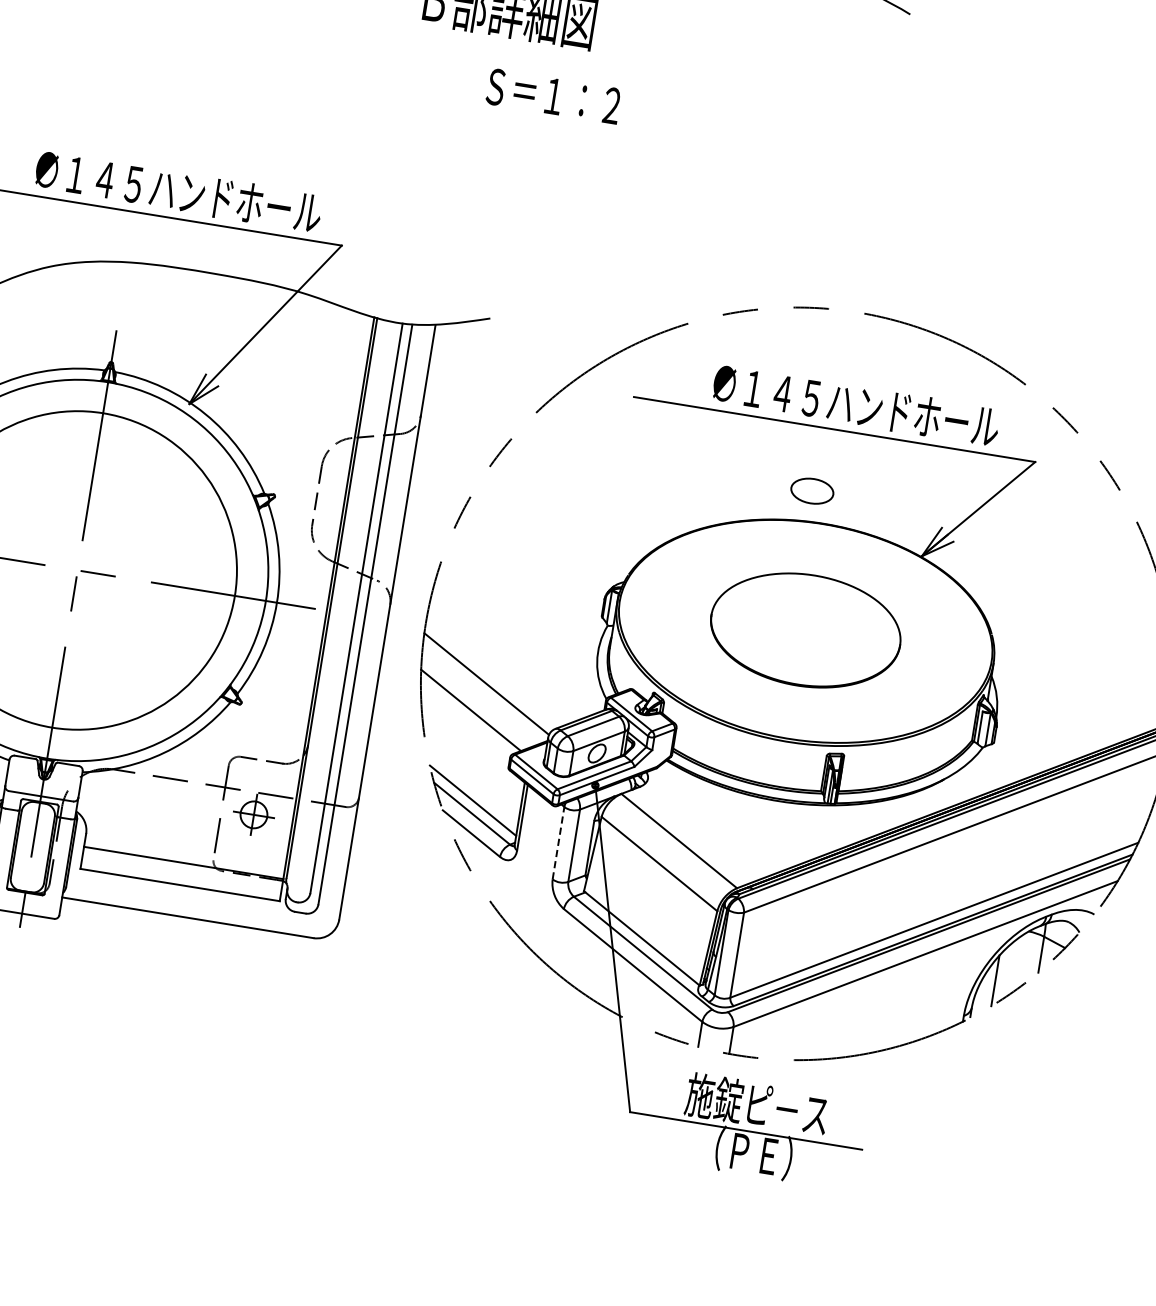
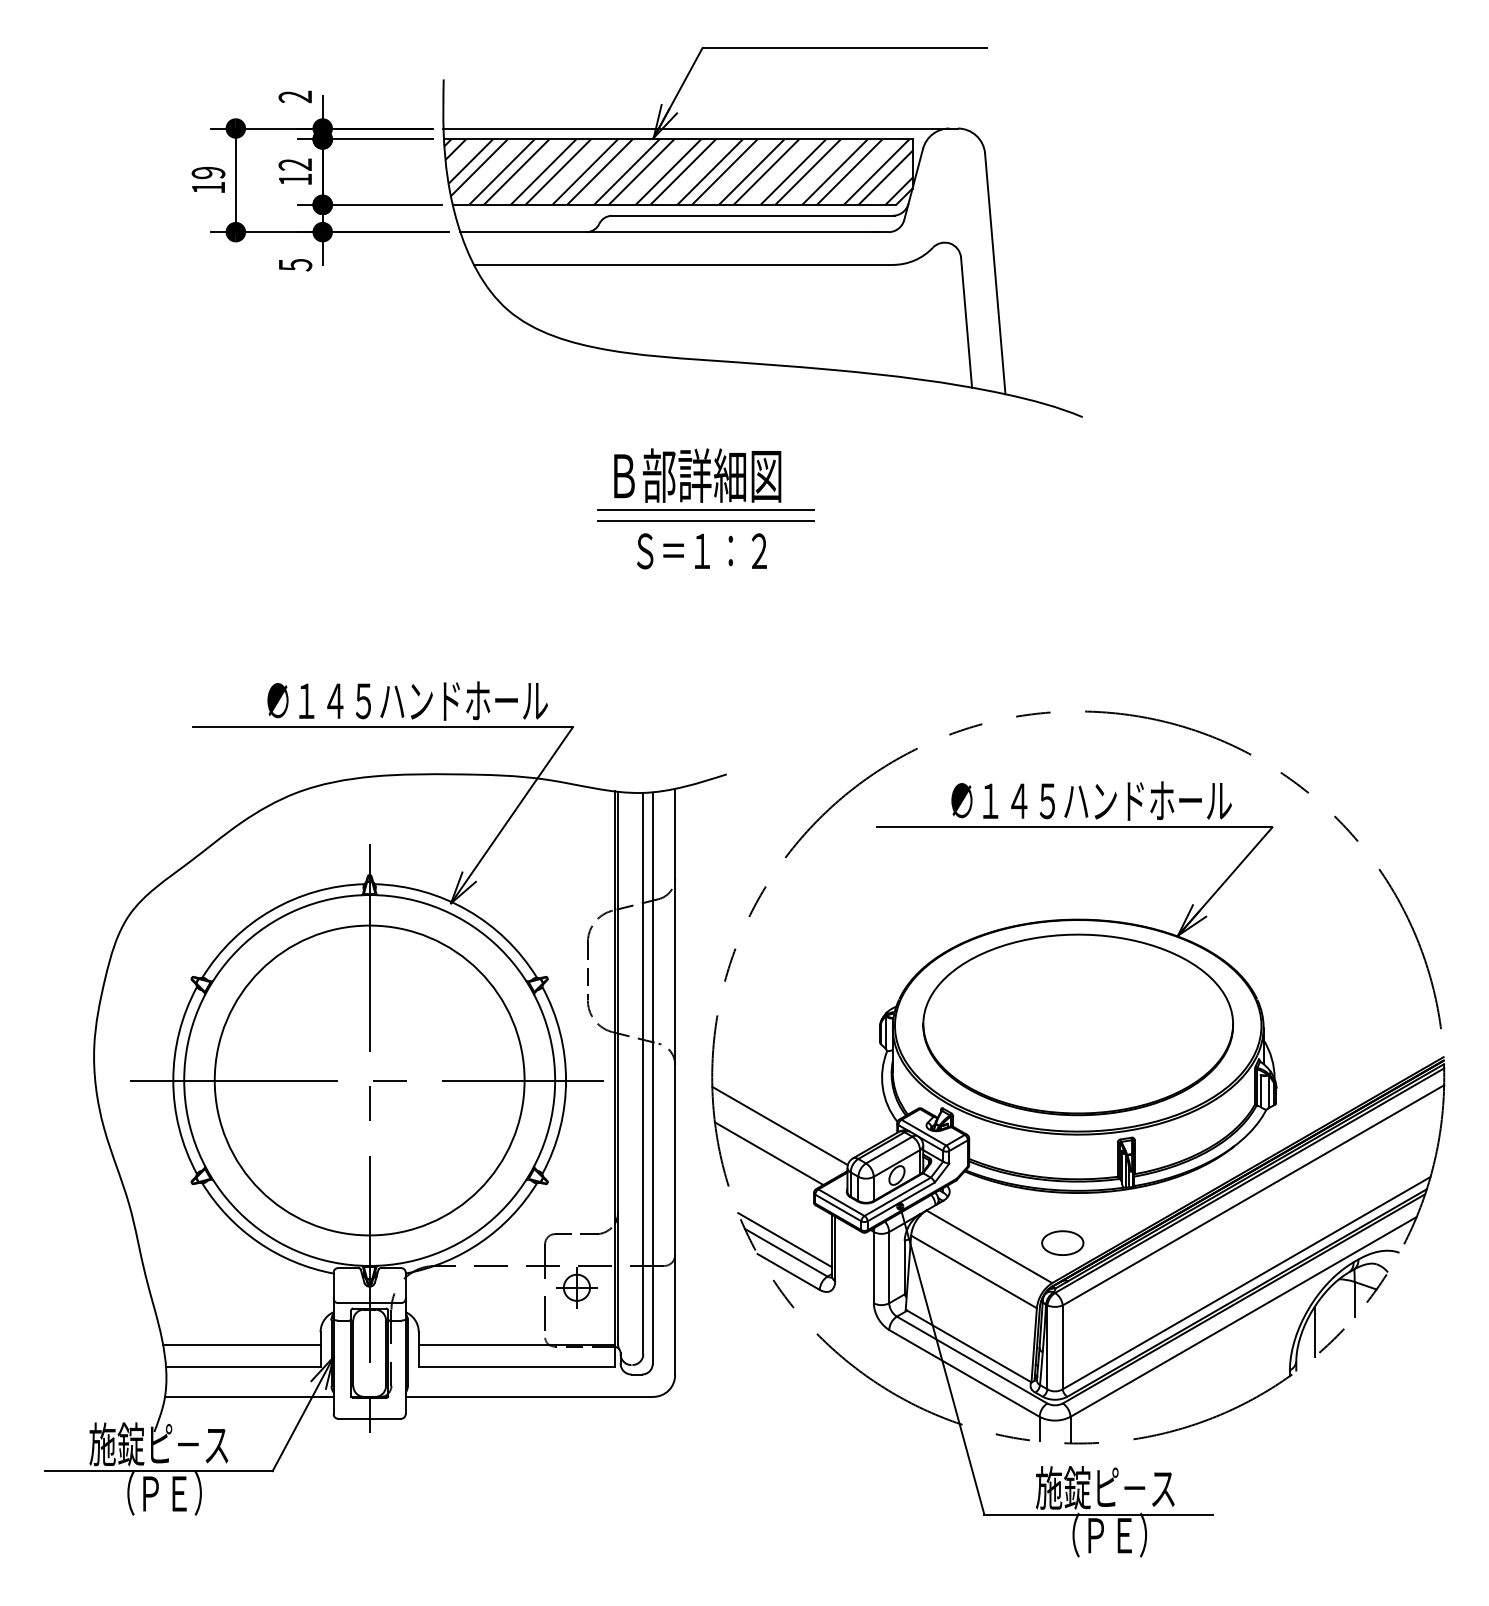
line: (512, 47) -> (705, 510), added
line: (510, 58) -> (705, 521), added
text: (553, 96) -> (701, 551), moved
part: (812, 490) -> (1062, 1242), moved
part: (805, 629) -> (1077, 1024), size x1.67
line: (558, 843) -> (873, 1267), dashed -> solid

